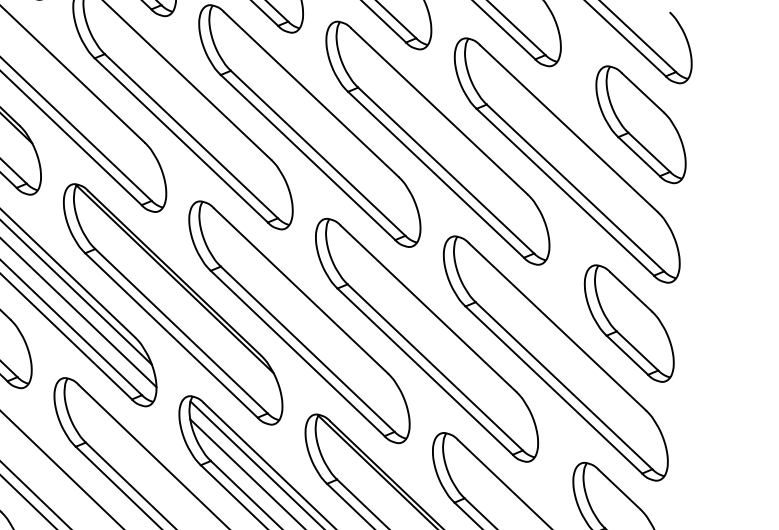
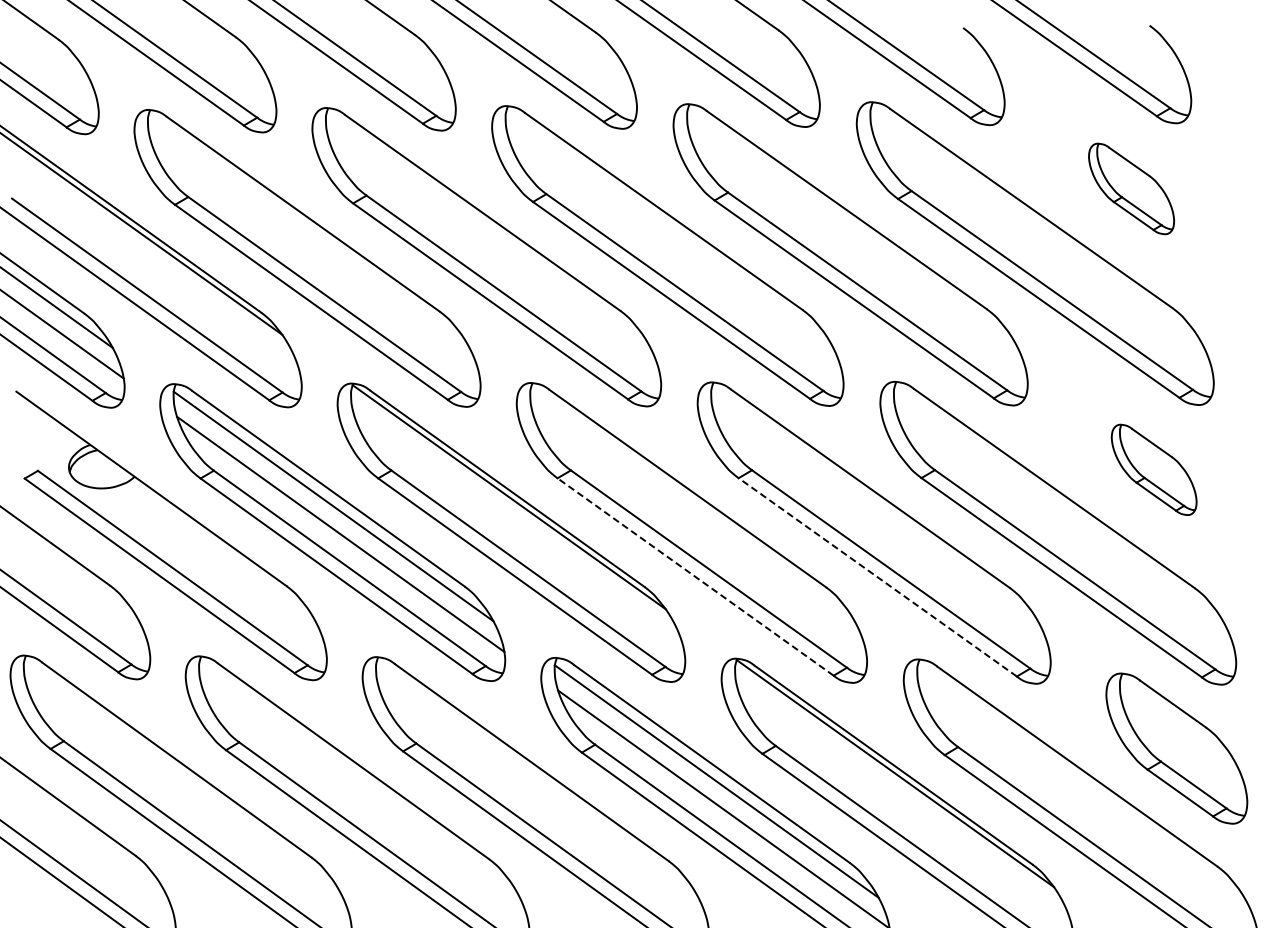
part: (640, 124) -> (1131, 188), size x0.6
part: (628, 323) -> (1153, 469), size x0.6
line: (297, 353) -> (695, 576), solid -> dashed
line: (424, 371) -> (877, 577), solid -> dashed

